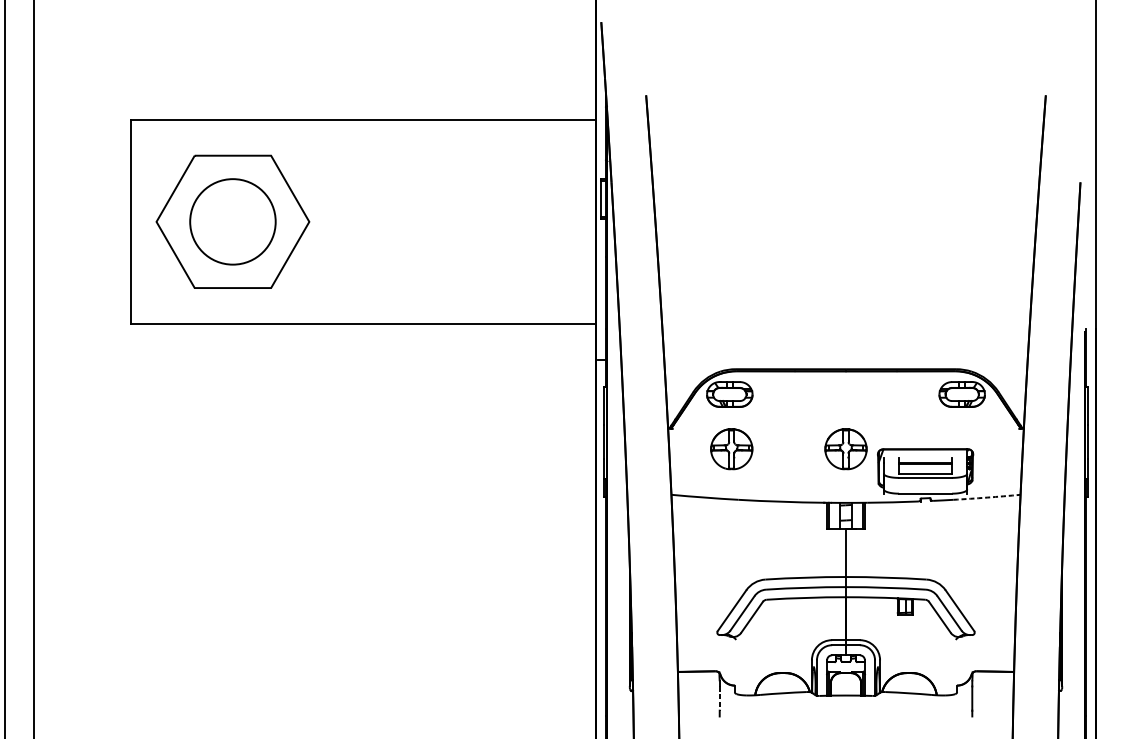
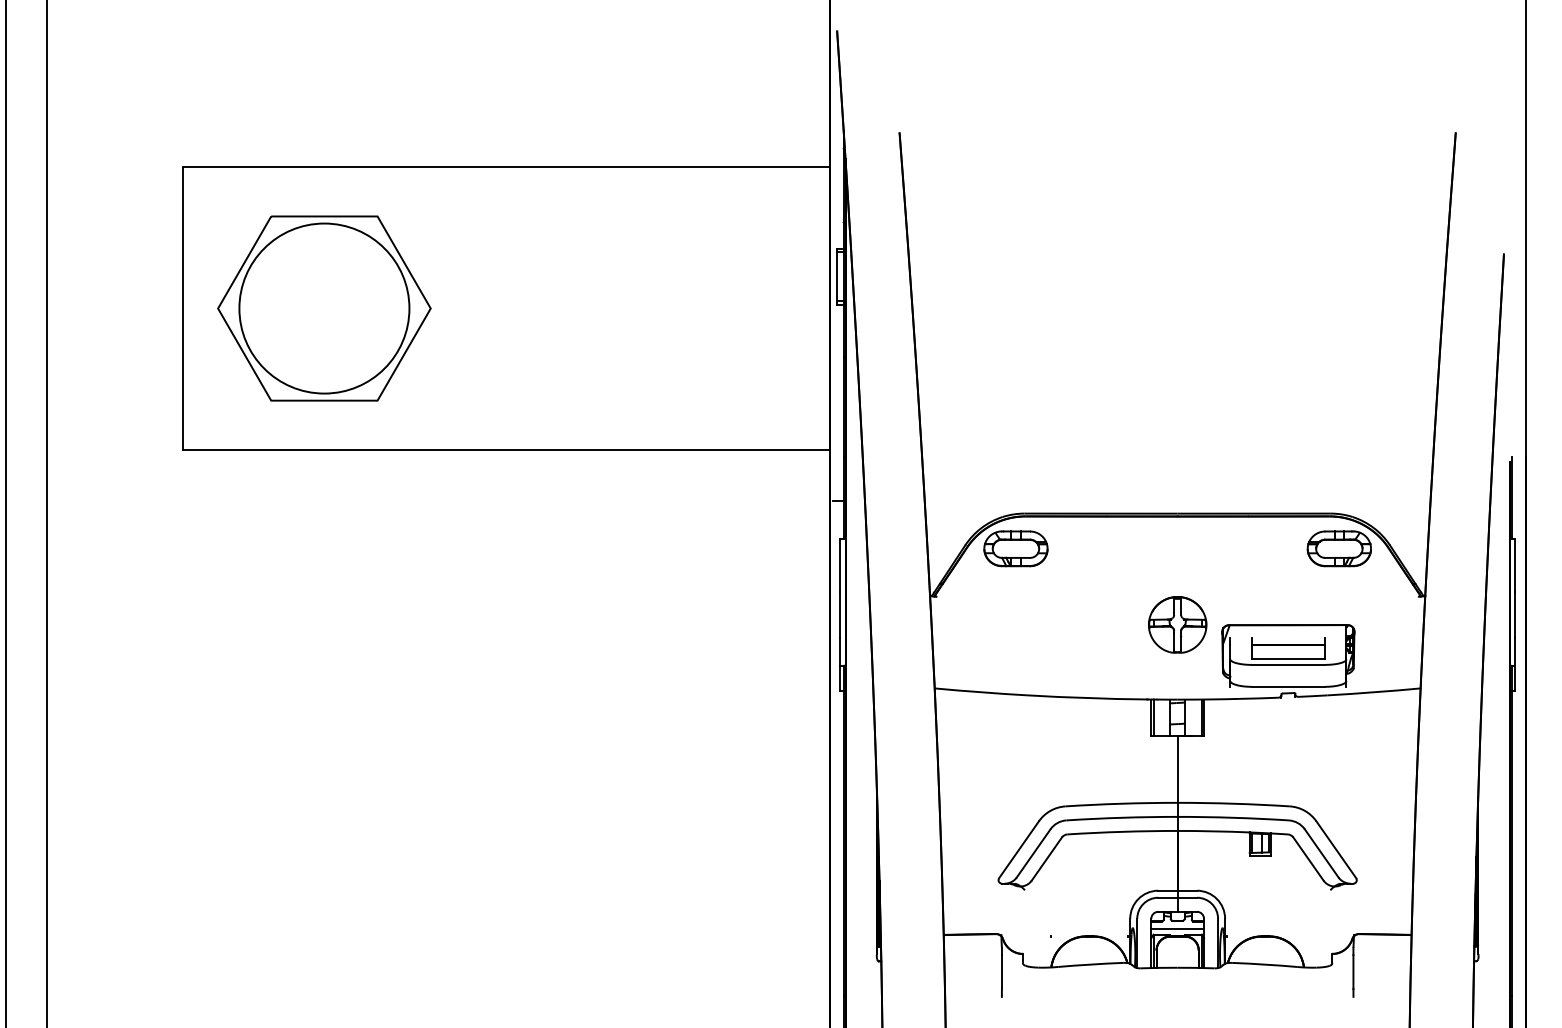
circle: (233, 221) -> (324, 308), size x1.43
part: (731, 448) -> (1018, 624), removed
arc: (987, 497) -> (1374, 692), dashed -> solid
line: (845, 668) -> (1177, 929), added
line: (719, 698) -> (1001, 972), dashed -> solid

